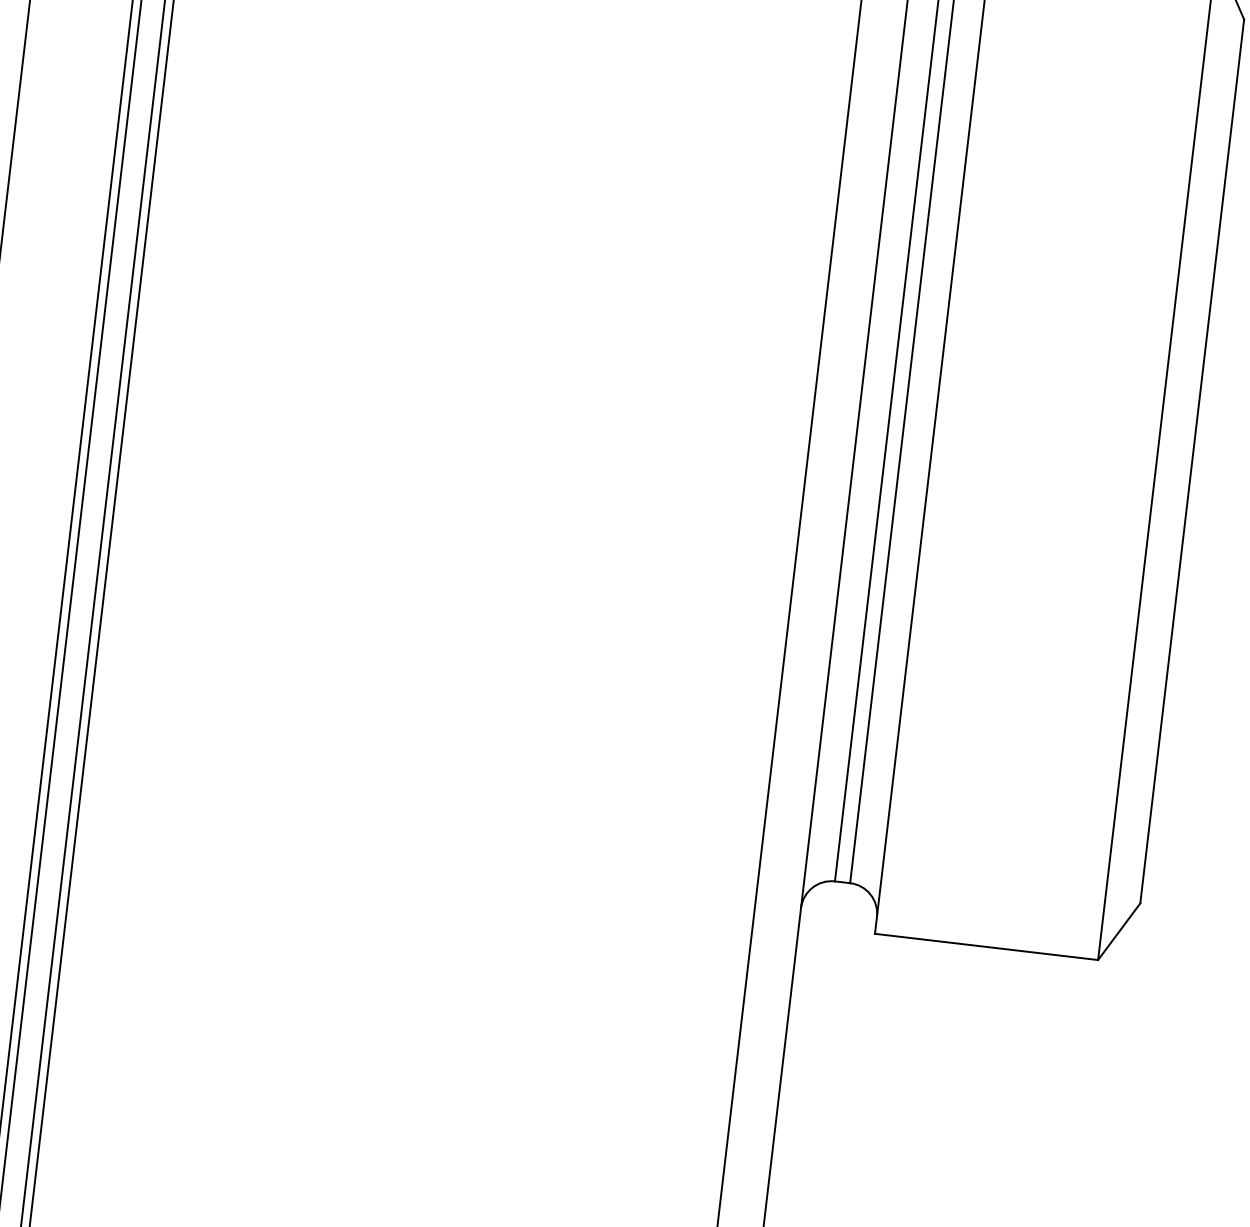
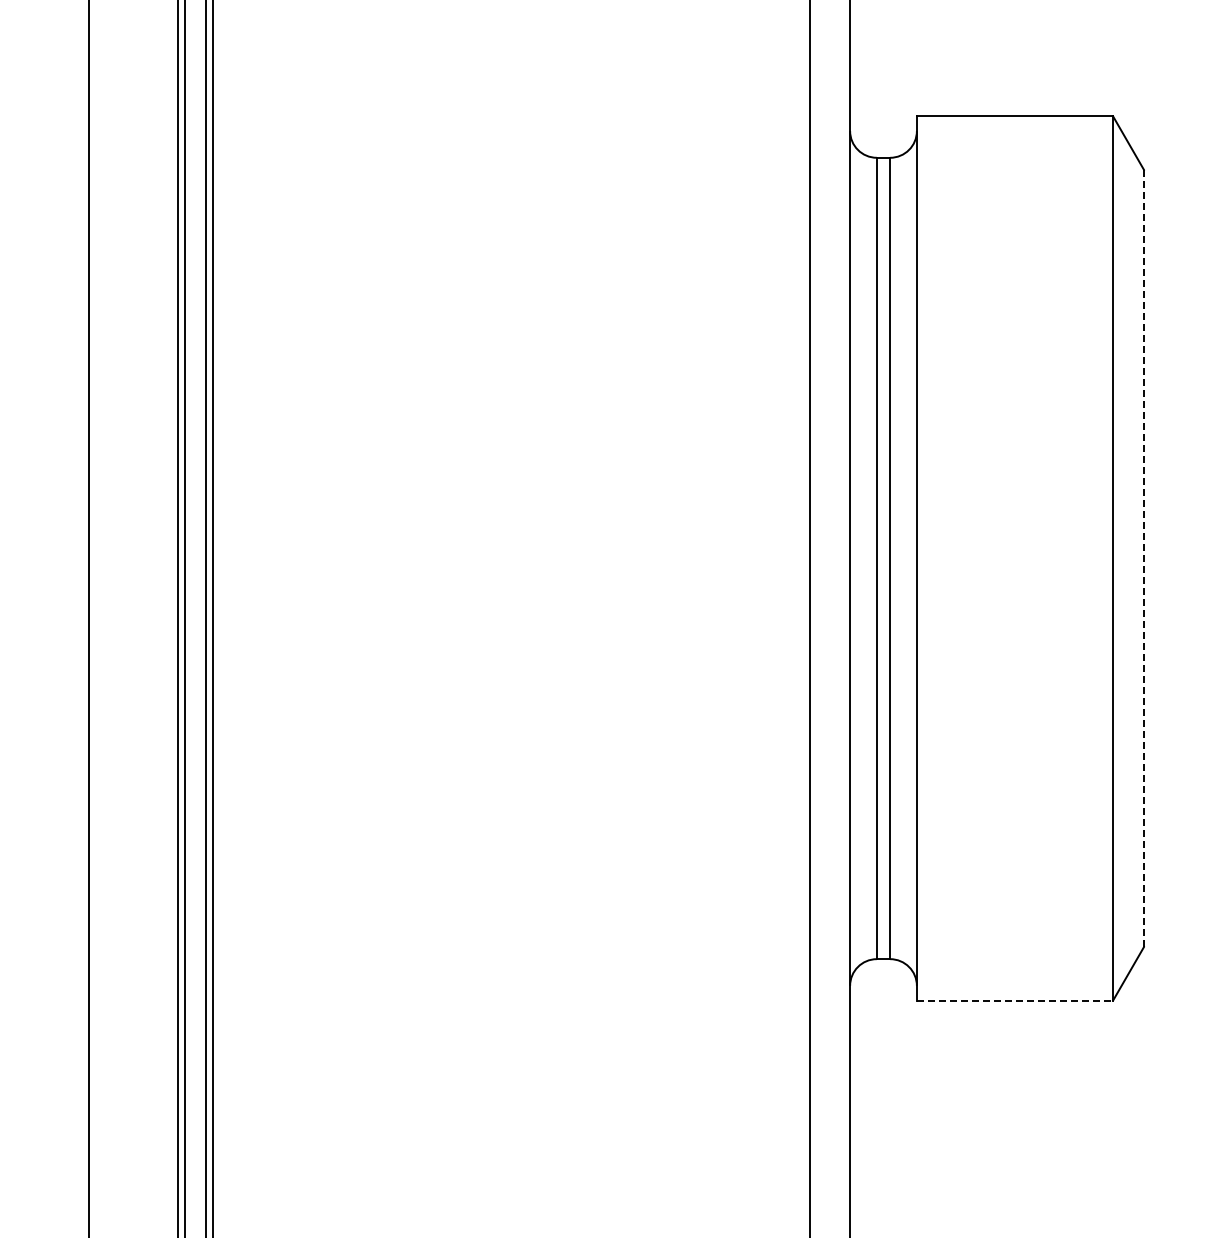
line: (1191, 461) -> (1143, 558), solid -> dashed
line: (987, 946) -> (1015, 1000), solid -> dashed

